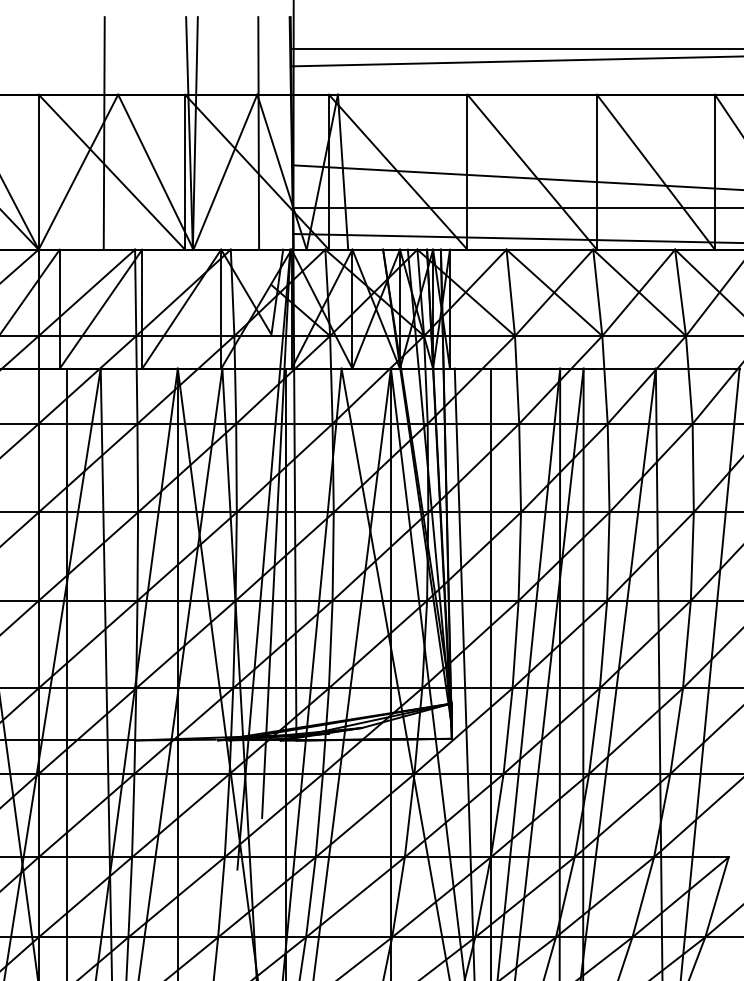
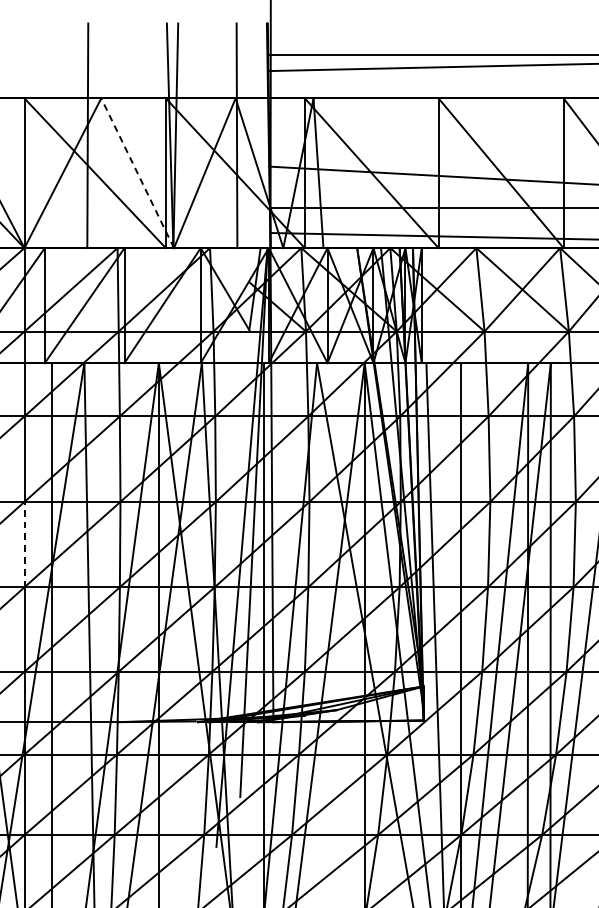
line: (155, 171) -> (137, 172), solid -> dashed
line: (38, 556) -> (24, 544), solid -> dashed

